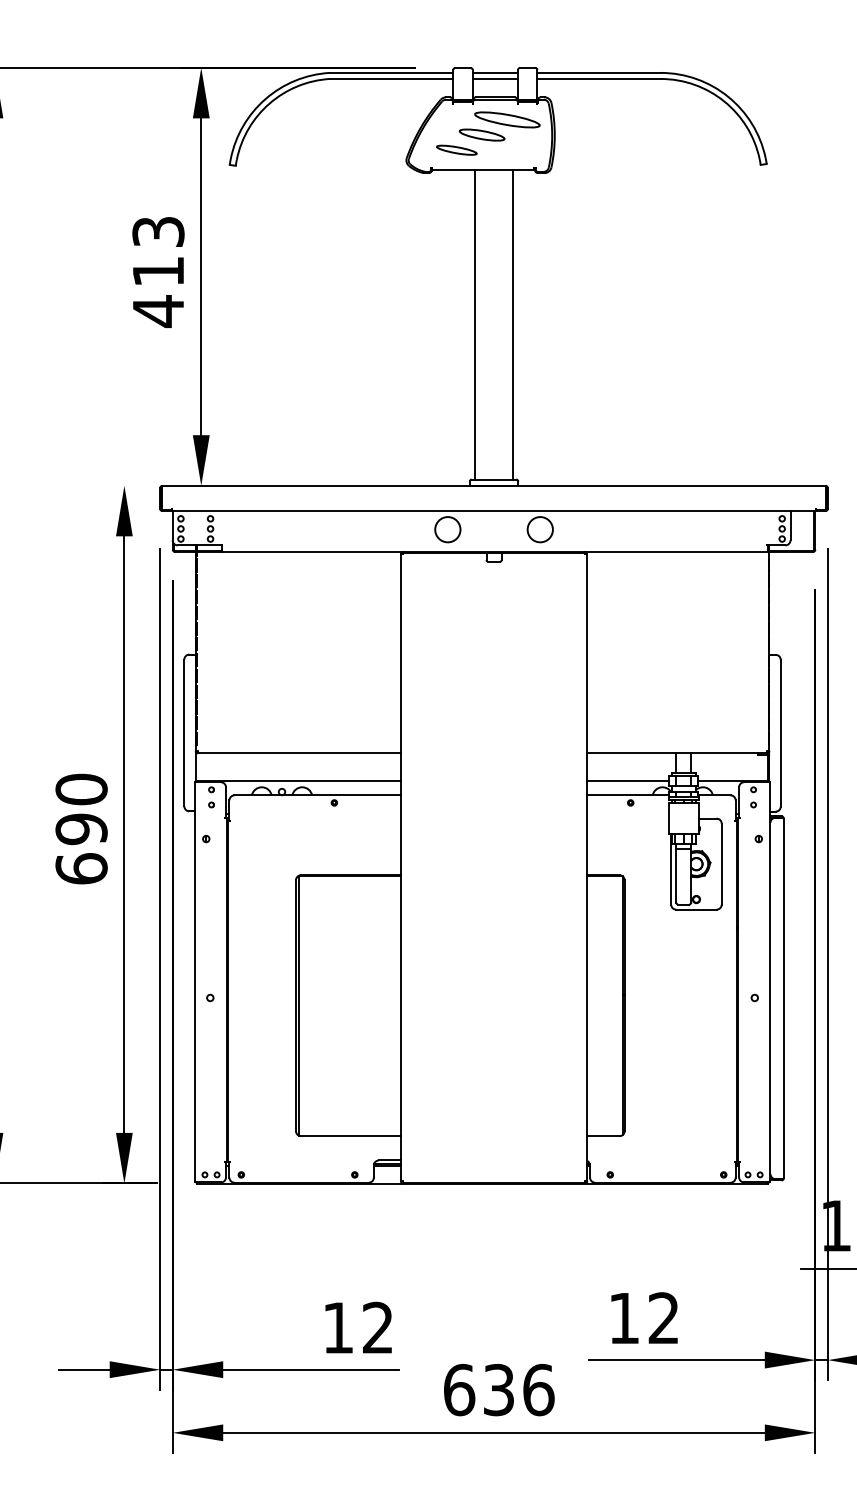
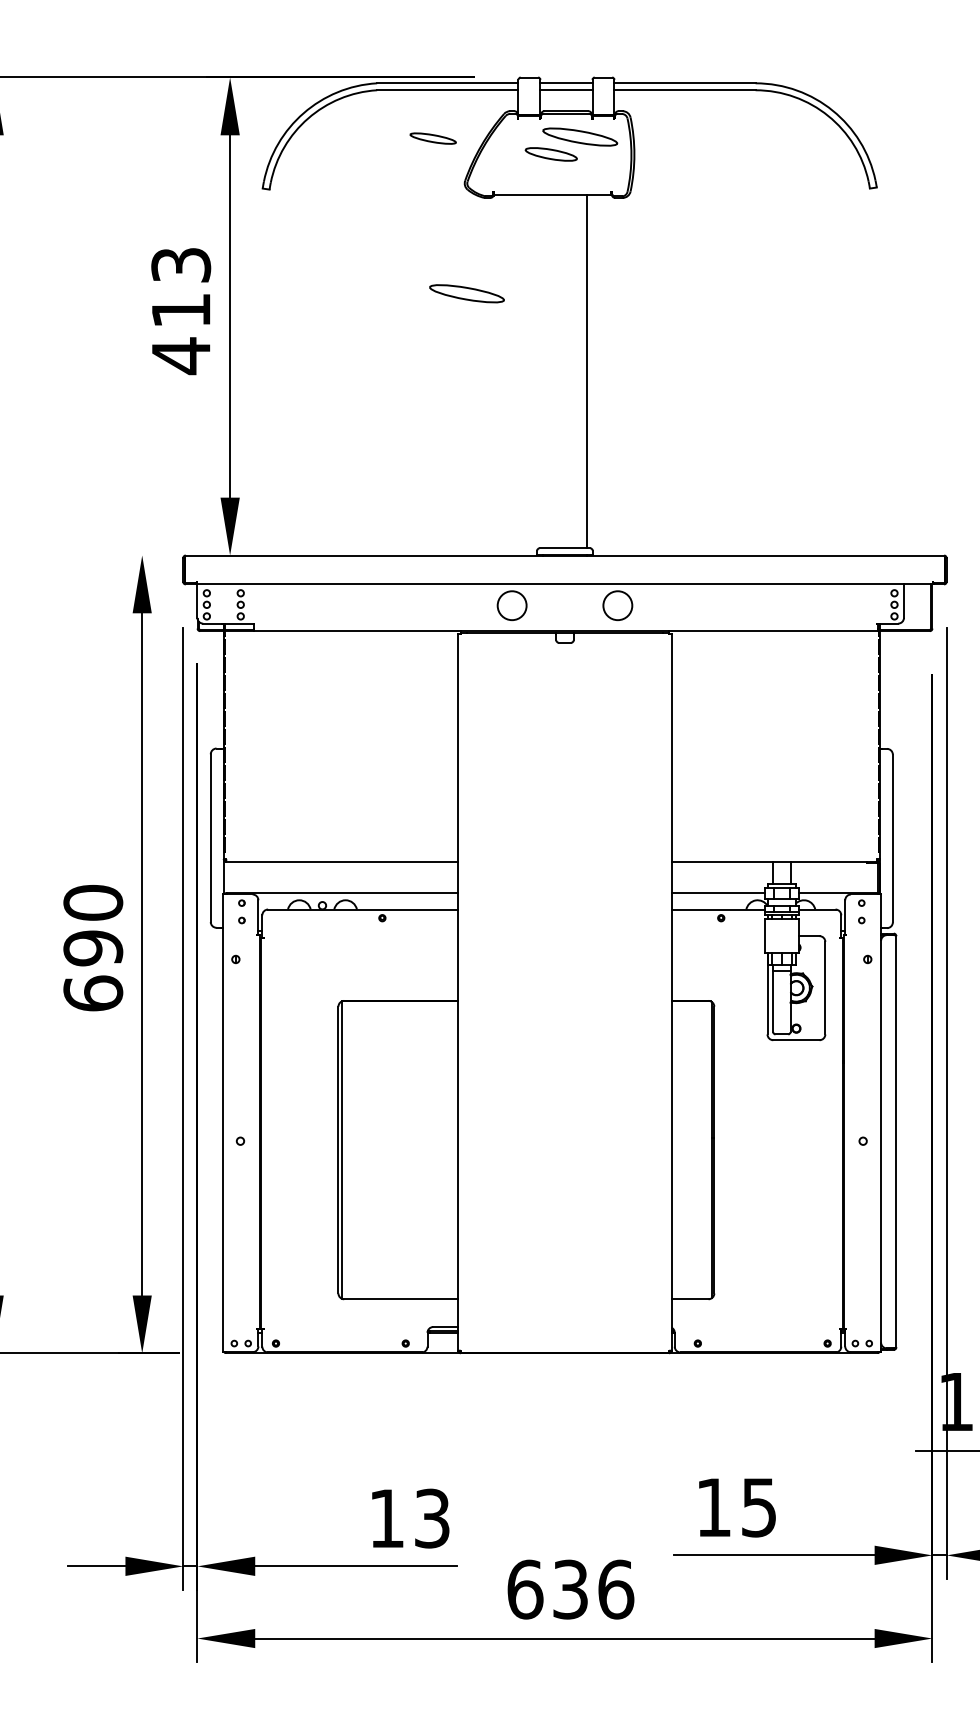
part: (456, 149) -> (432, 137), moved
part: (408, 256) -> (467, 293), added
line: (474, 324) -> (542, 371), removed
text: (663, 1318) -> (758, 1507), 12 -> 15
text: (377, 1328) -> (431, 1519), 12 -> 13

